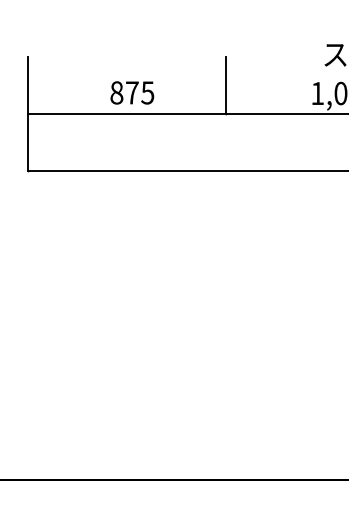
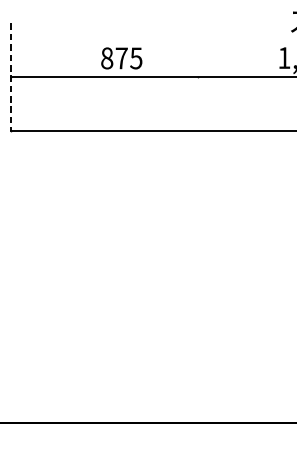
line: (225, 84) -> (197, 49), removed
text: (132, 92) -> (121, 58), moved
line: (27, 113) -> (10, 76), solid -> dashed

